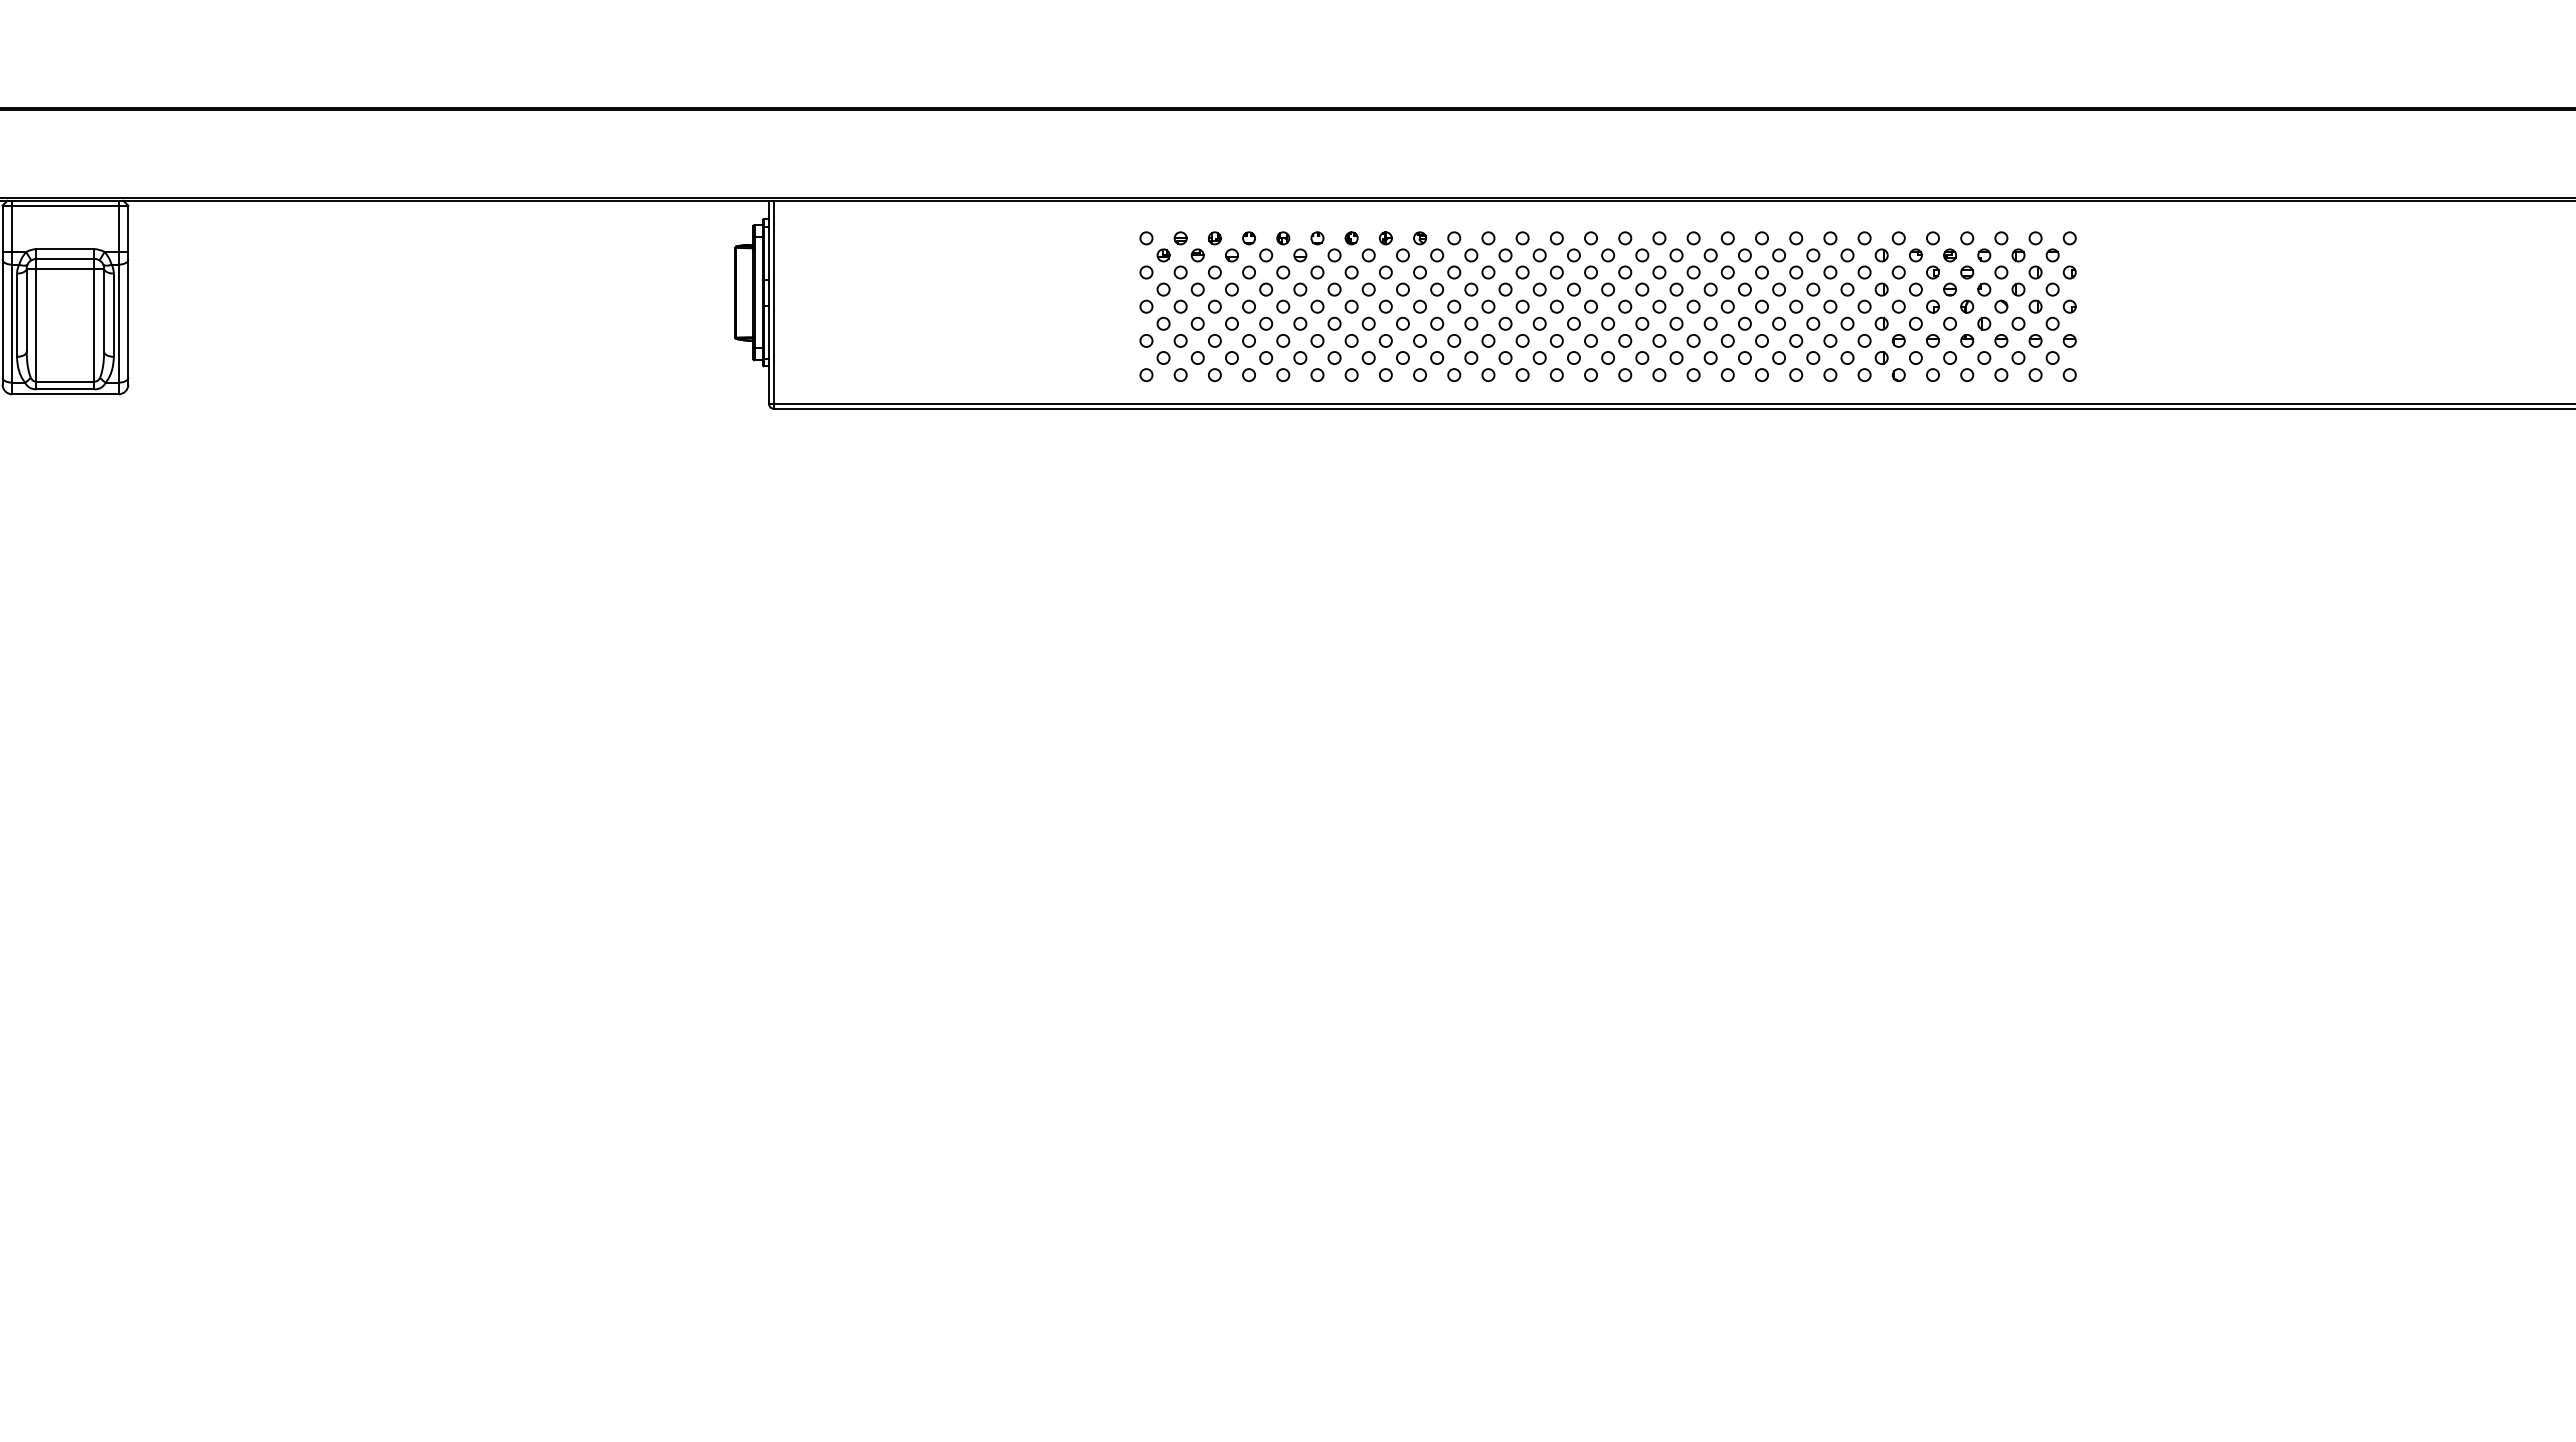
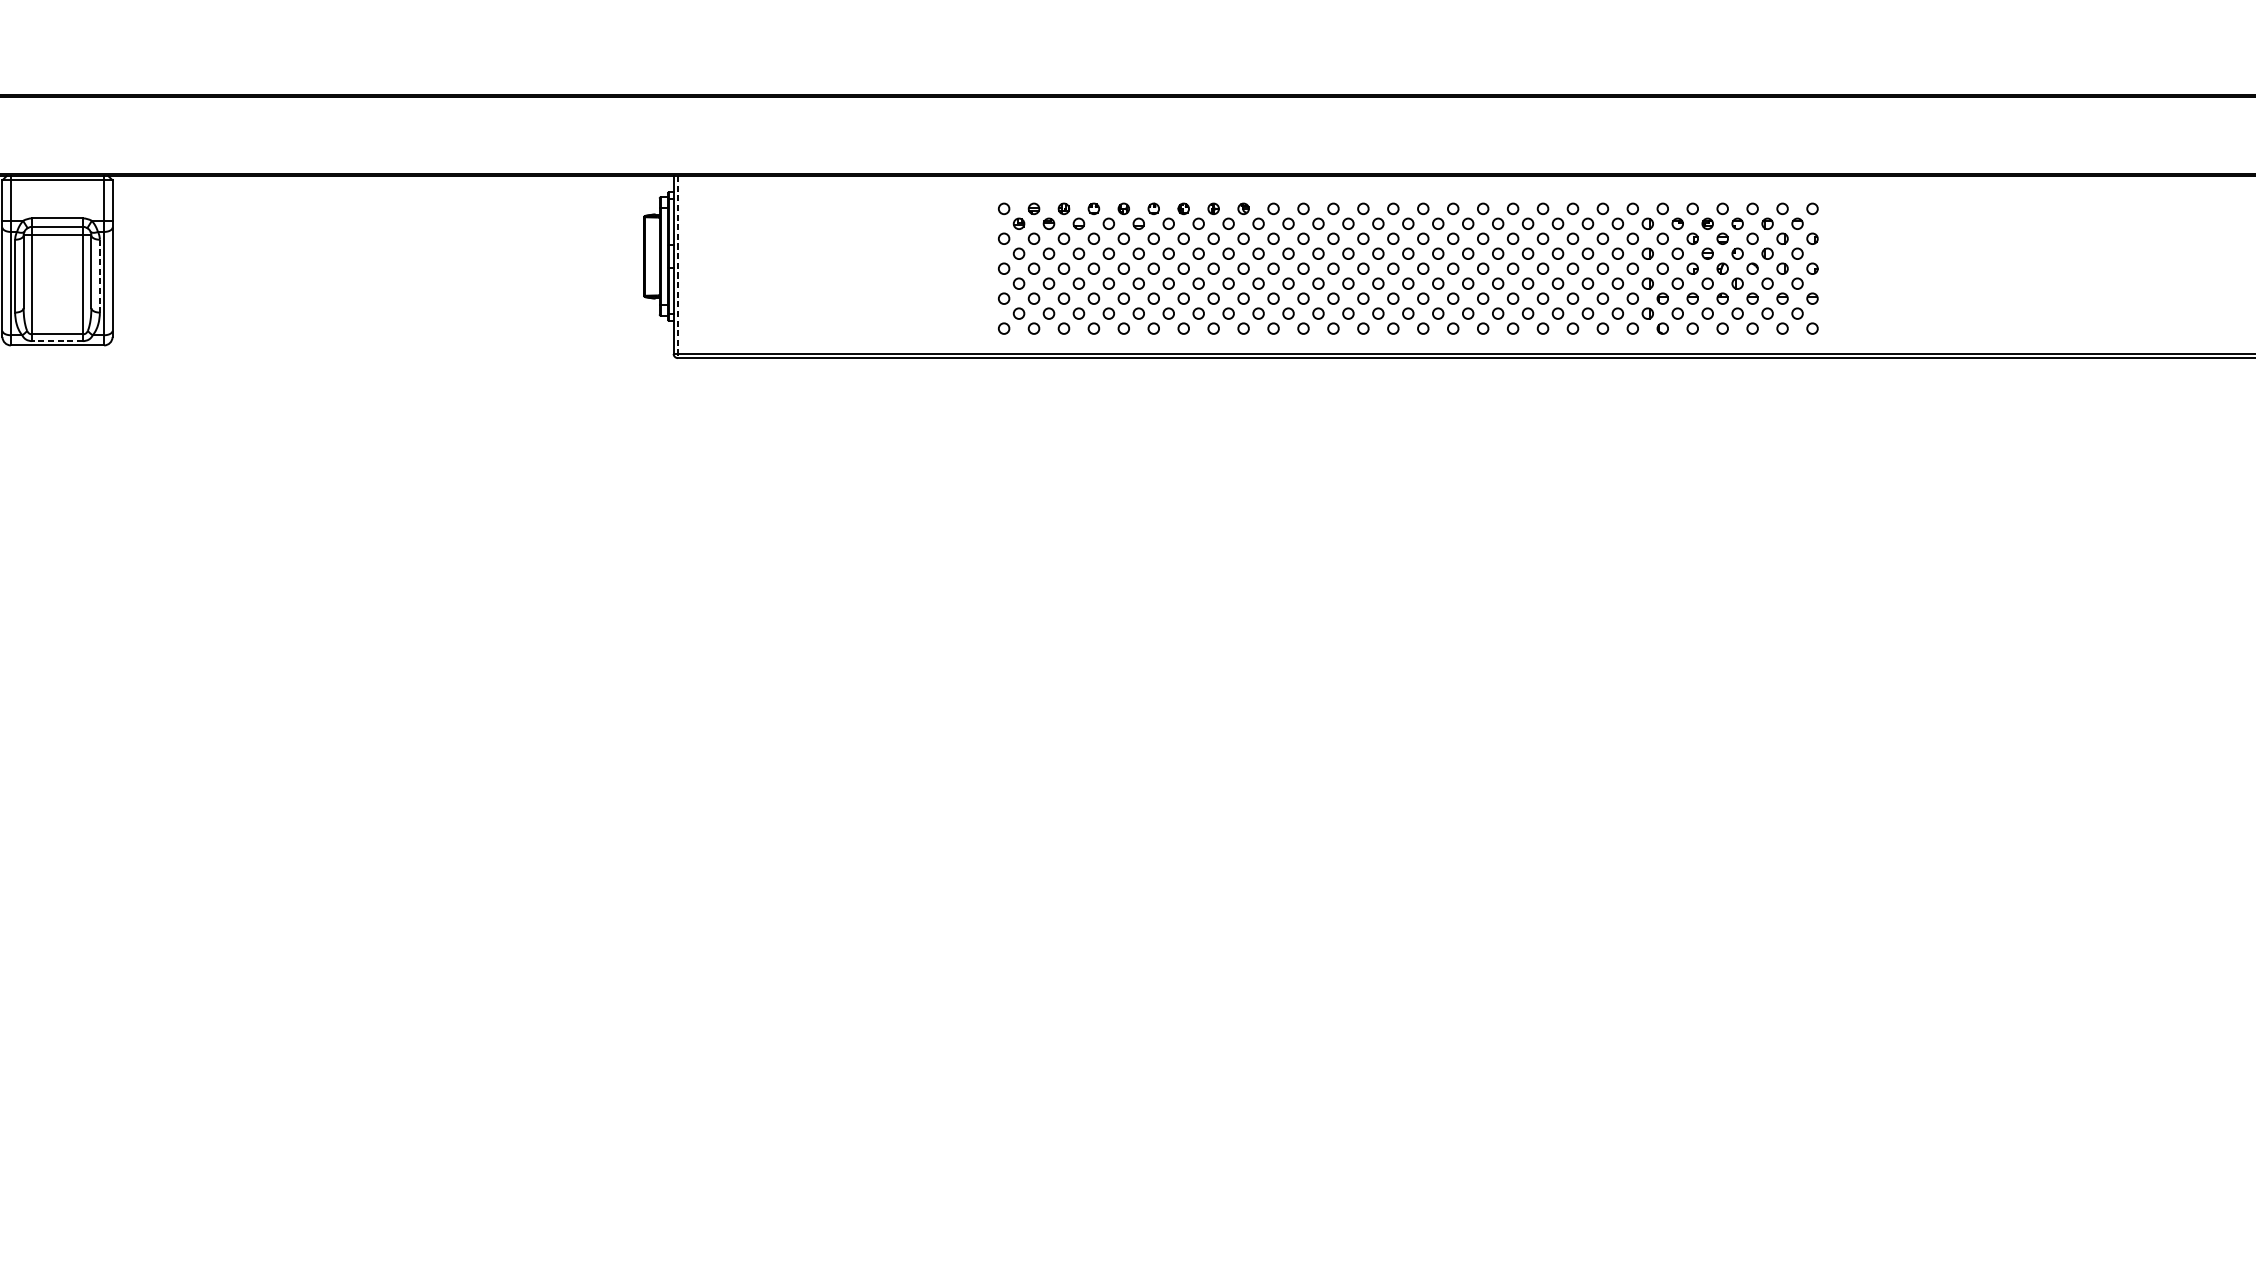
line: (773, 304) -> (677, 266), solid -> dashed
line: (113, 315) -> (99, 276), solid -> dashed
line: (64, 389) -> (56, 341), solid -> dashed

